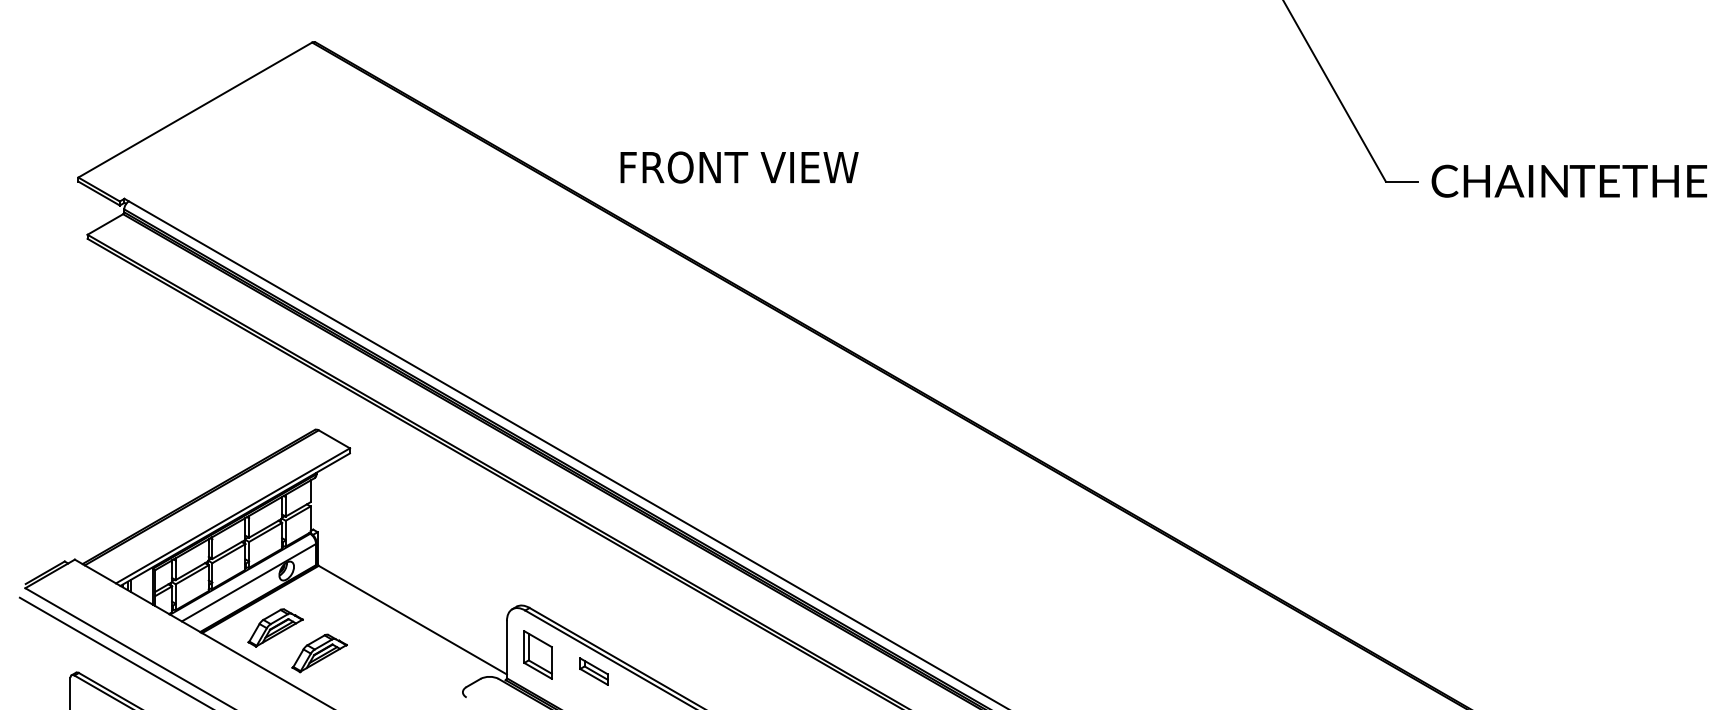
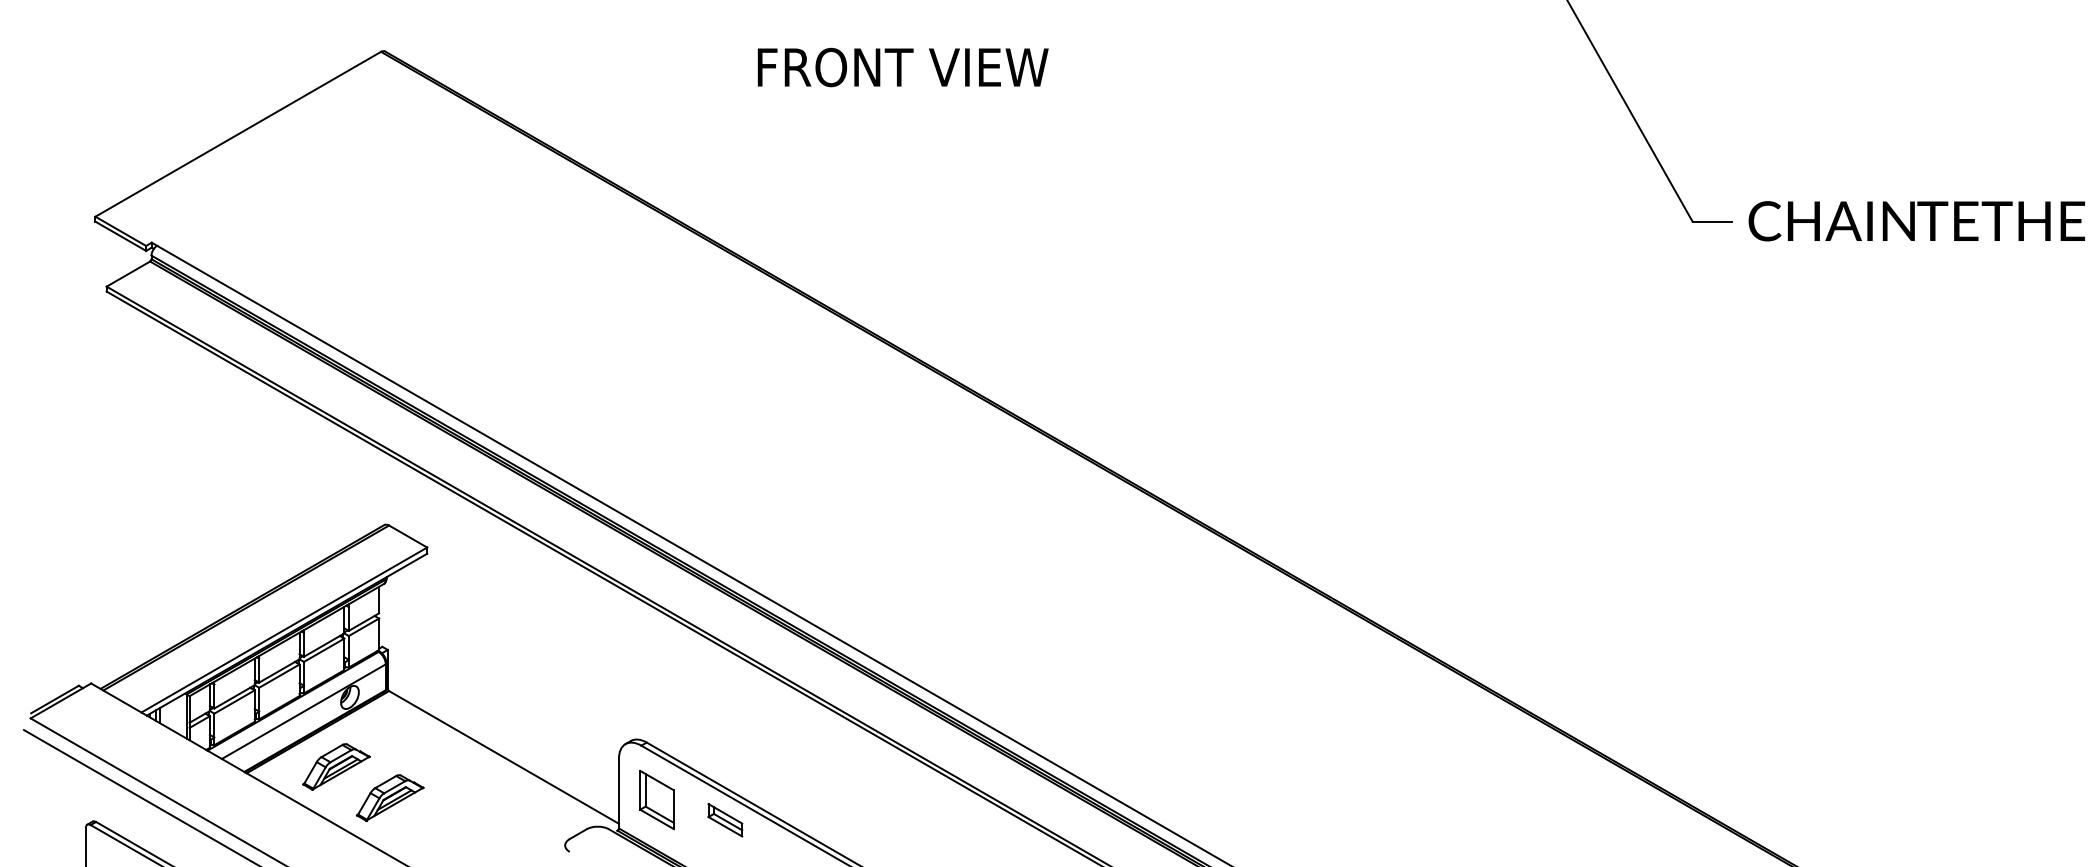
text: (739, 167) -> (902, 67), moved

